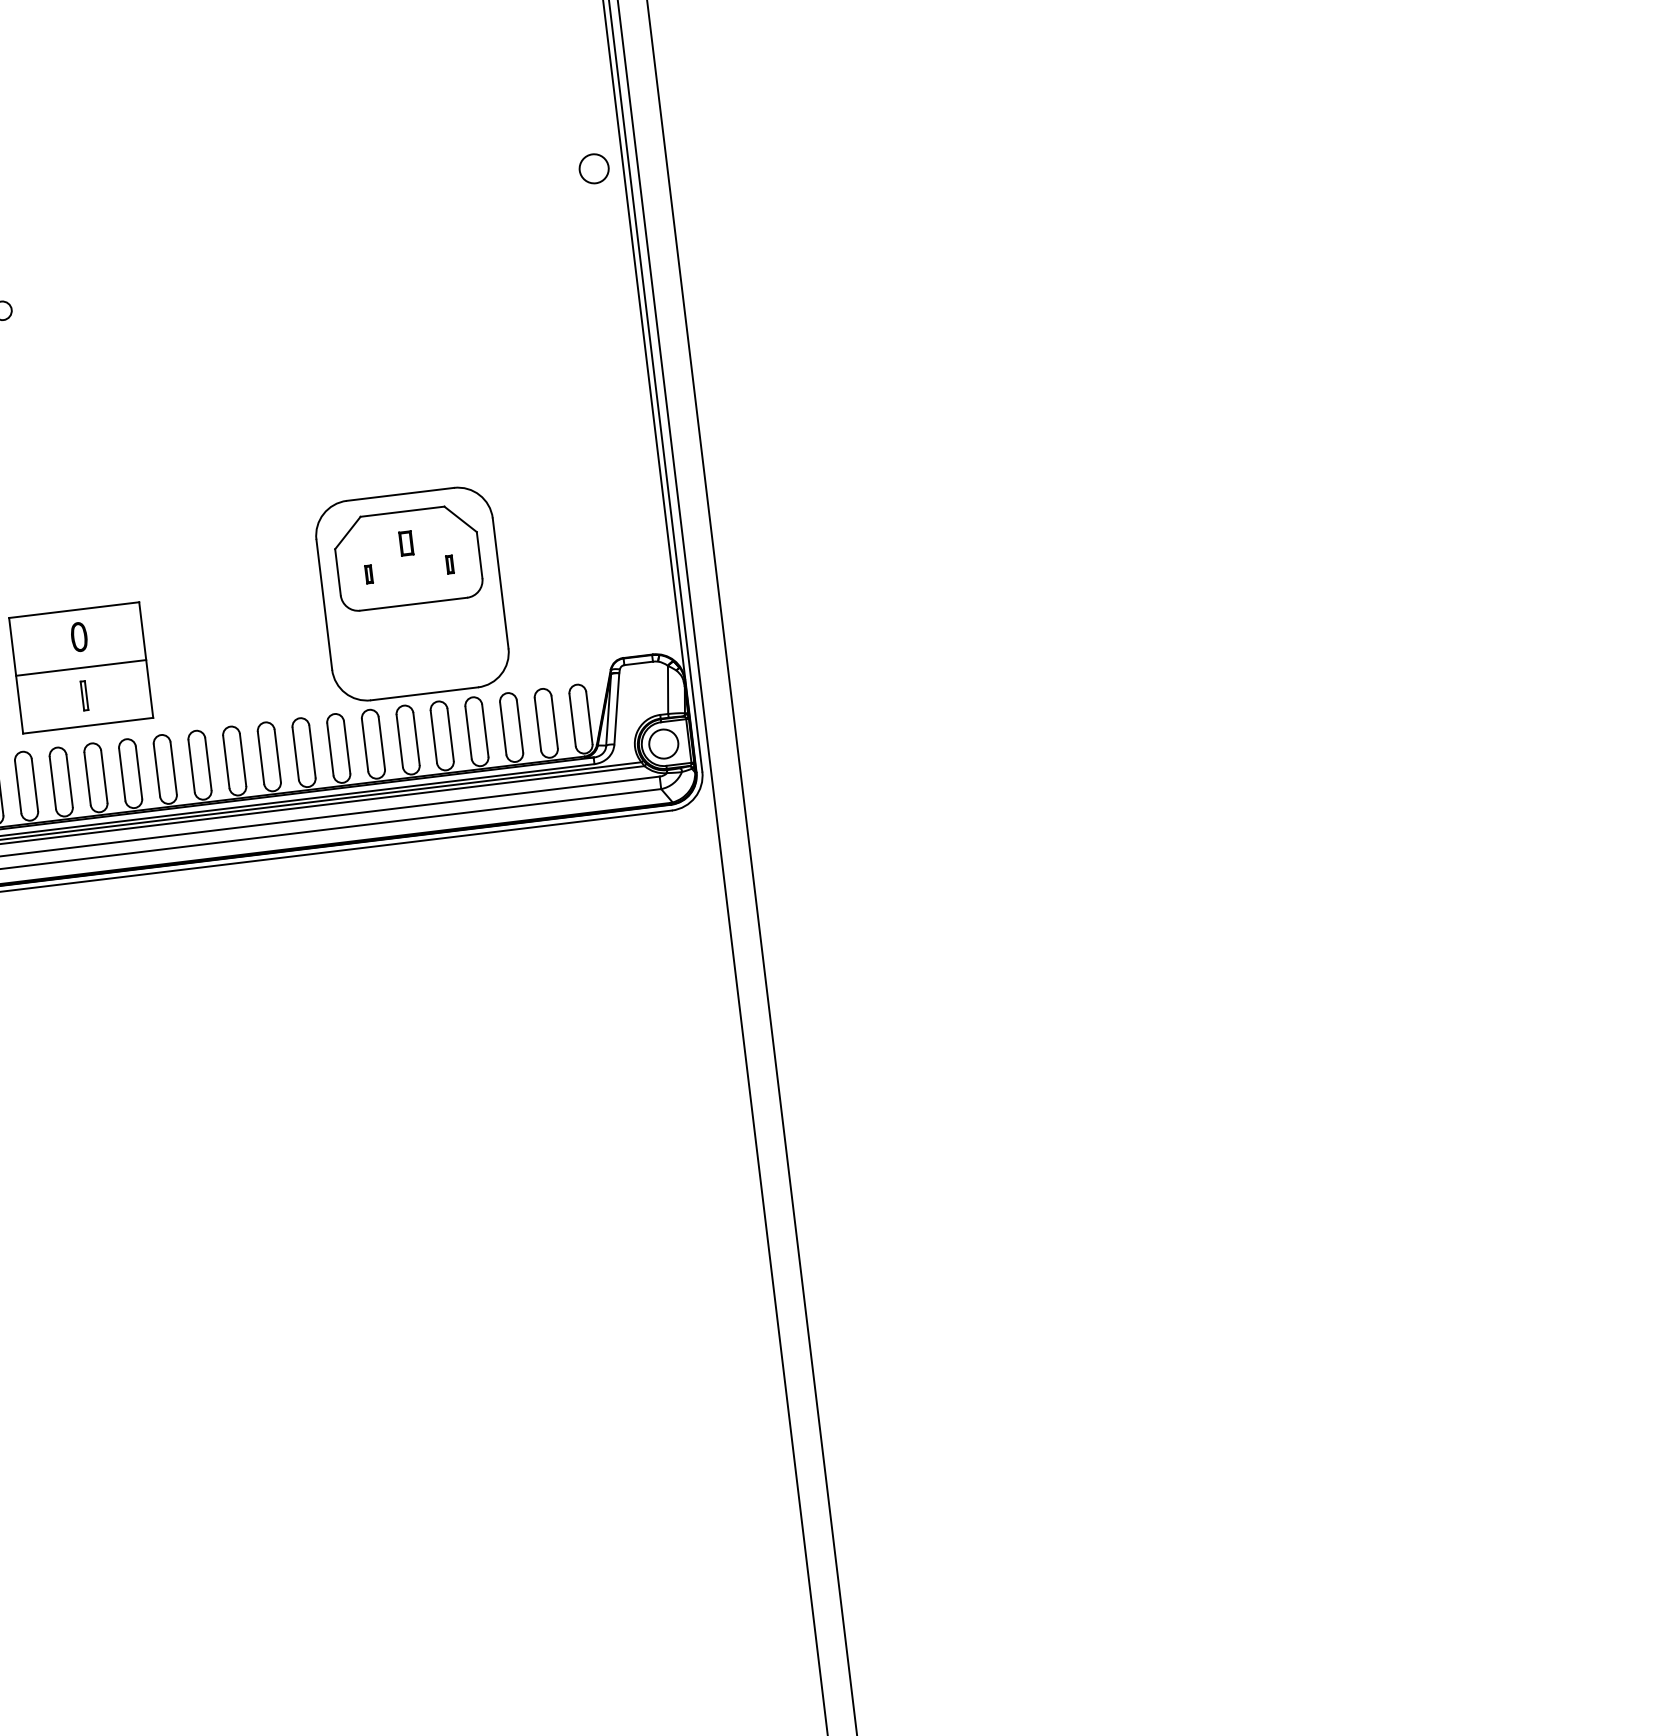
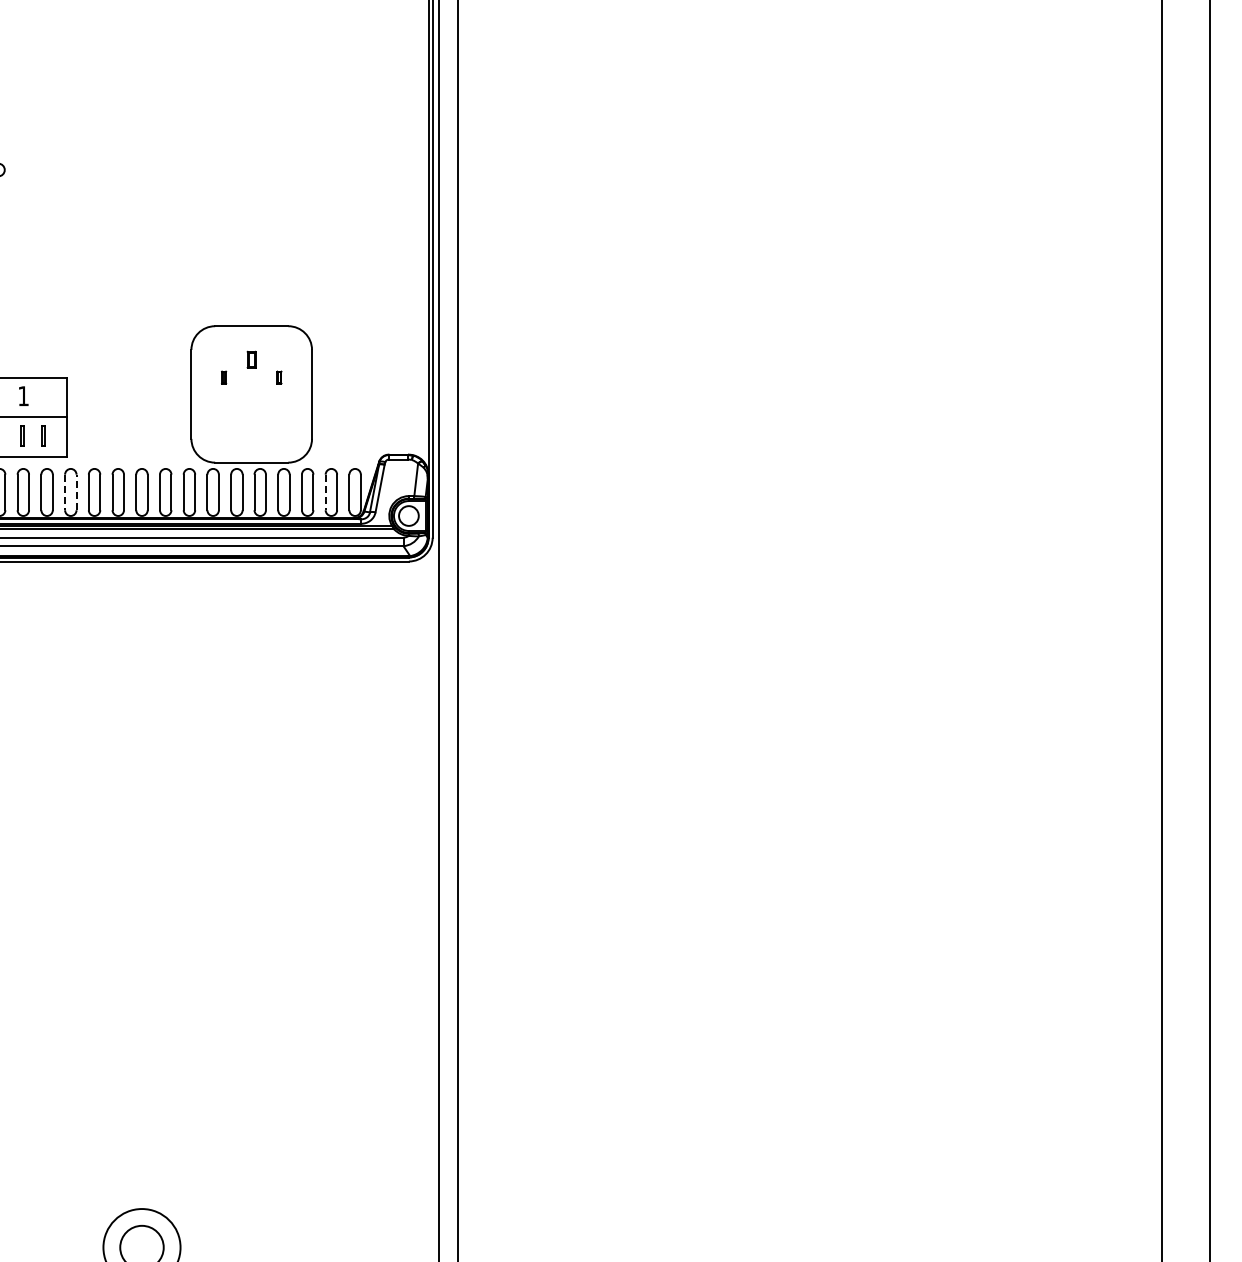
circle: (593, 168) -> (408, 122), removed
part: (407, 557) -> (251, 369), removed
text: (79, 637) -> (23, 396), 0 -> 1
line: (113, 691) -> (42, 435), added
line: (537, 724) -> (325, 492), solid -> dashed
line: (173, 768) -> (76, 492), solid -> dashed
line: (157, 770) -> (65, 492), solid -> dashed

